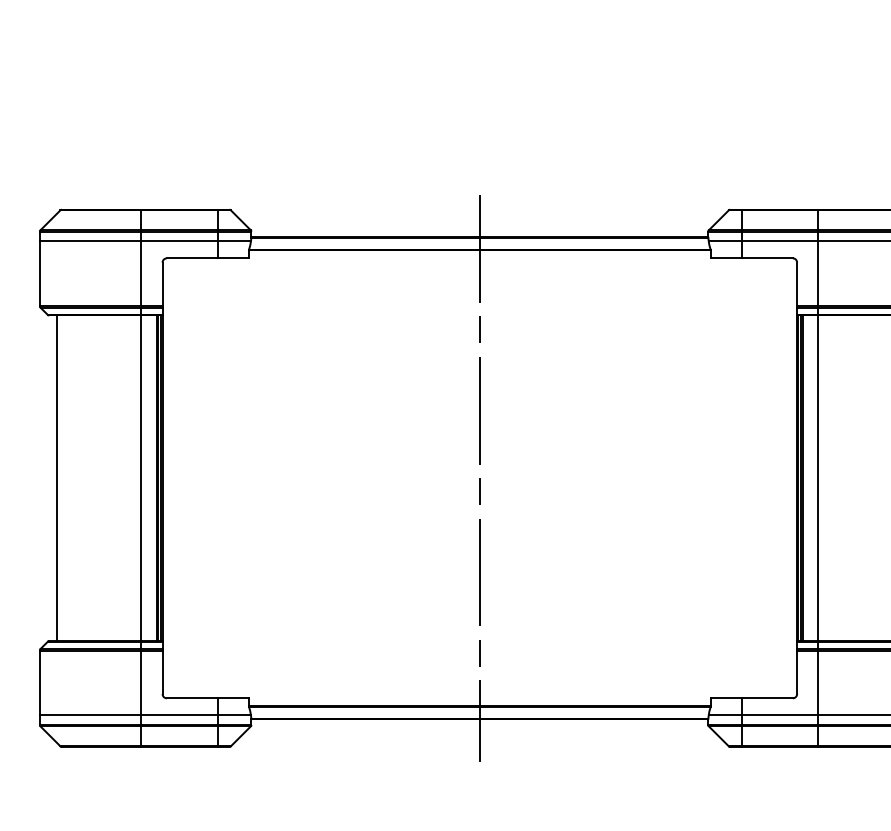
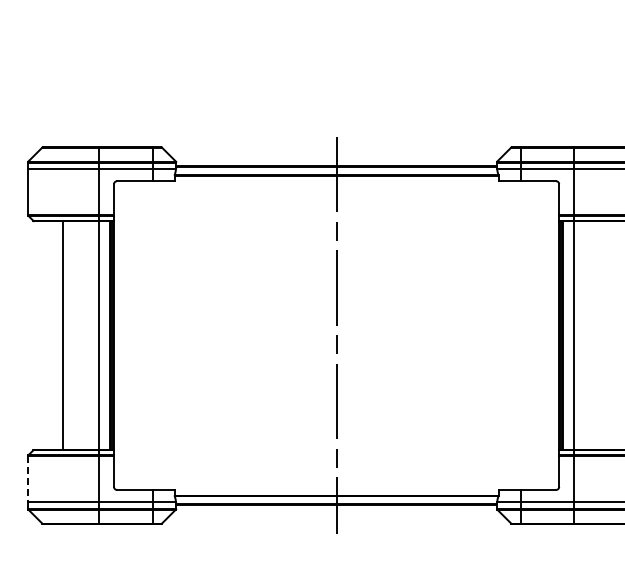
line: (56, 478) -> (62, 335), moved
line: (39, 683) -> (27, 479), solid -> dashed

